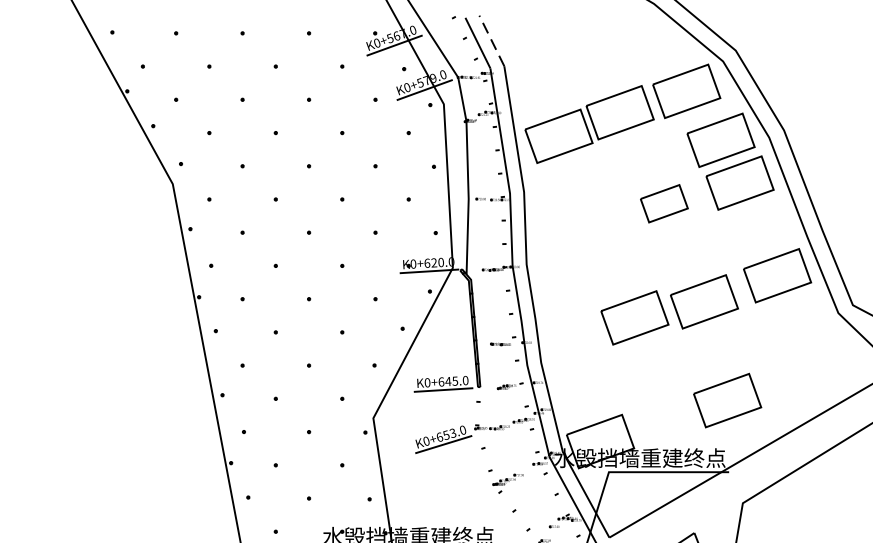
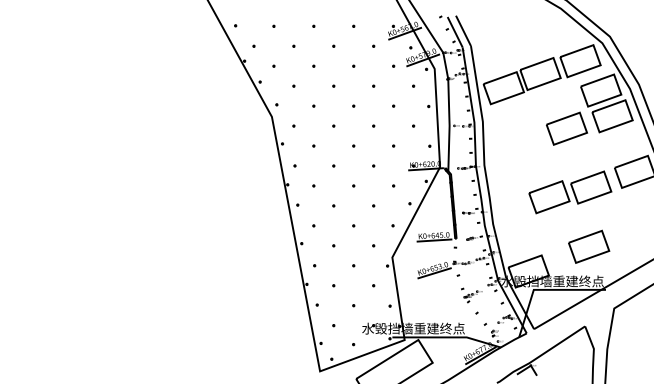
line: (491, 40) -> (463, 30), dashed -> solid
part: (665, 203) -> (567, 128), size x1.43
part: (728, 399) -> (589, 246), moved

